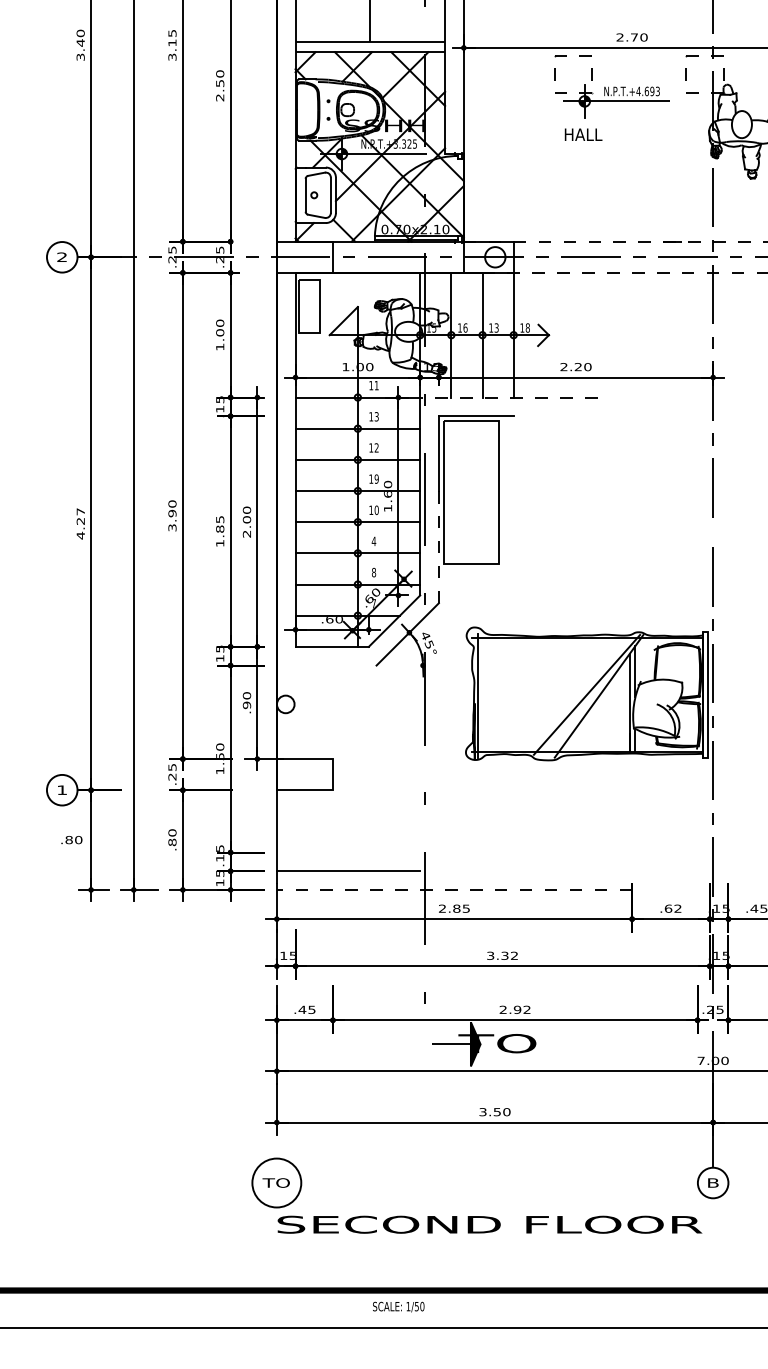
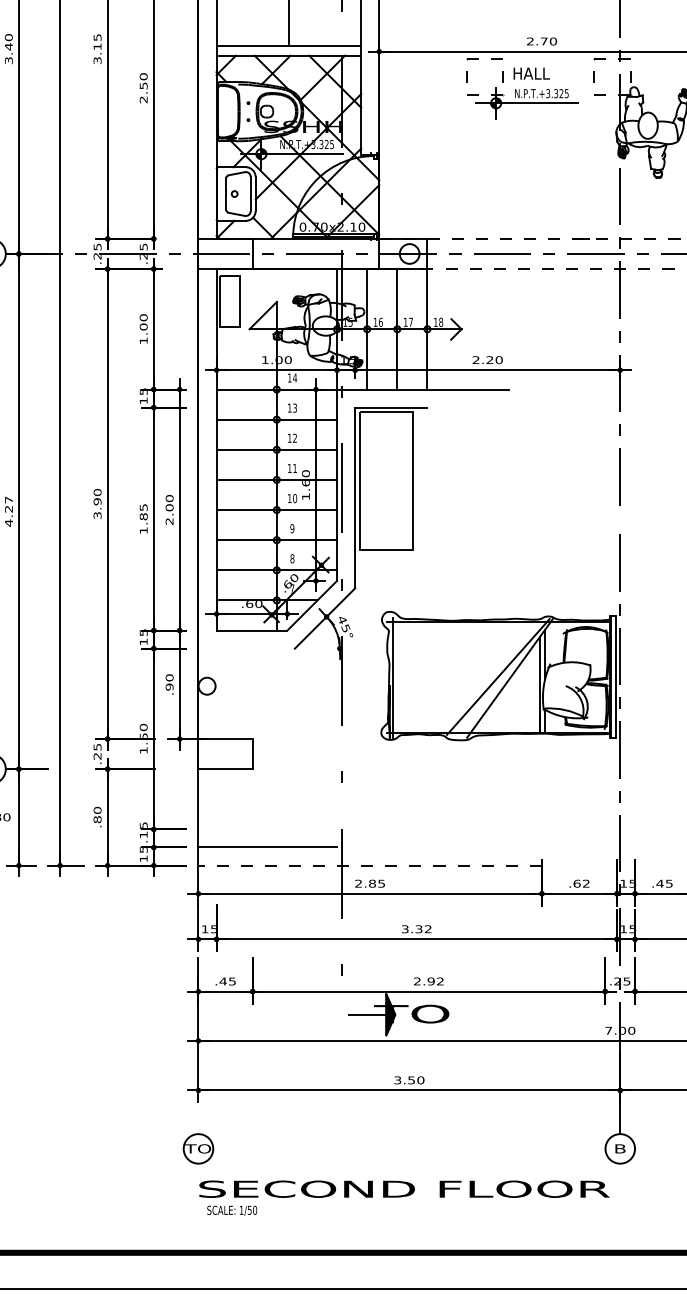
text: (647, 91) -> (556, 93), N.P.T.+4.693 -> N.P.T.+3.325
text: (583, 134) -> (531, 73), moved
text: (496, 327) -> (410, 321), 13 -> 17
text: (376, 385) -> (294, 377), 11 -> 14
line: (508, 397) -> (422, 389), dashed -> solid
text: (376, 478) -> (294, 467), 19 -> 11
text: (373, 541) -> (291, 528), 4 -> 9
line: (438, 547) -> (354, 534), dashed -> solid
circle: (276, 1182) -> (198, 1148), size x0.62
text: (398, 1306) -> (231, 1210), moved

